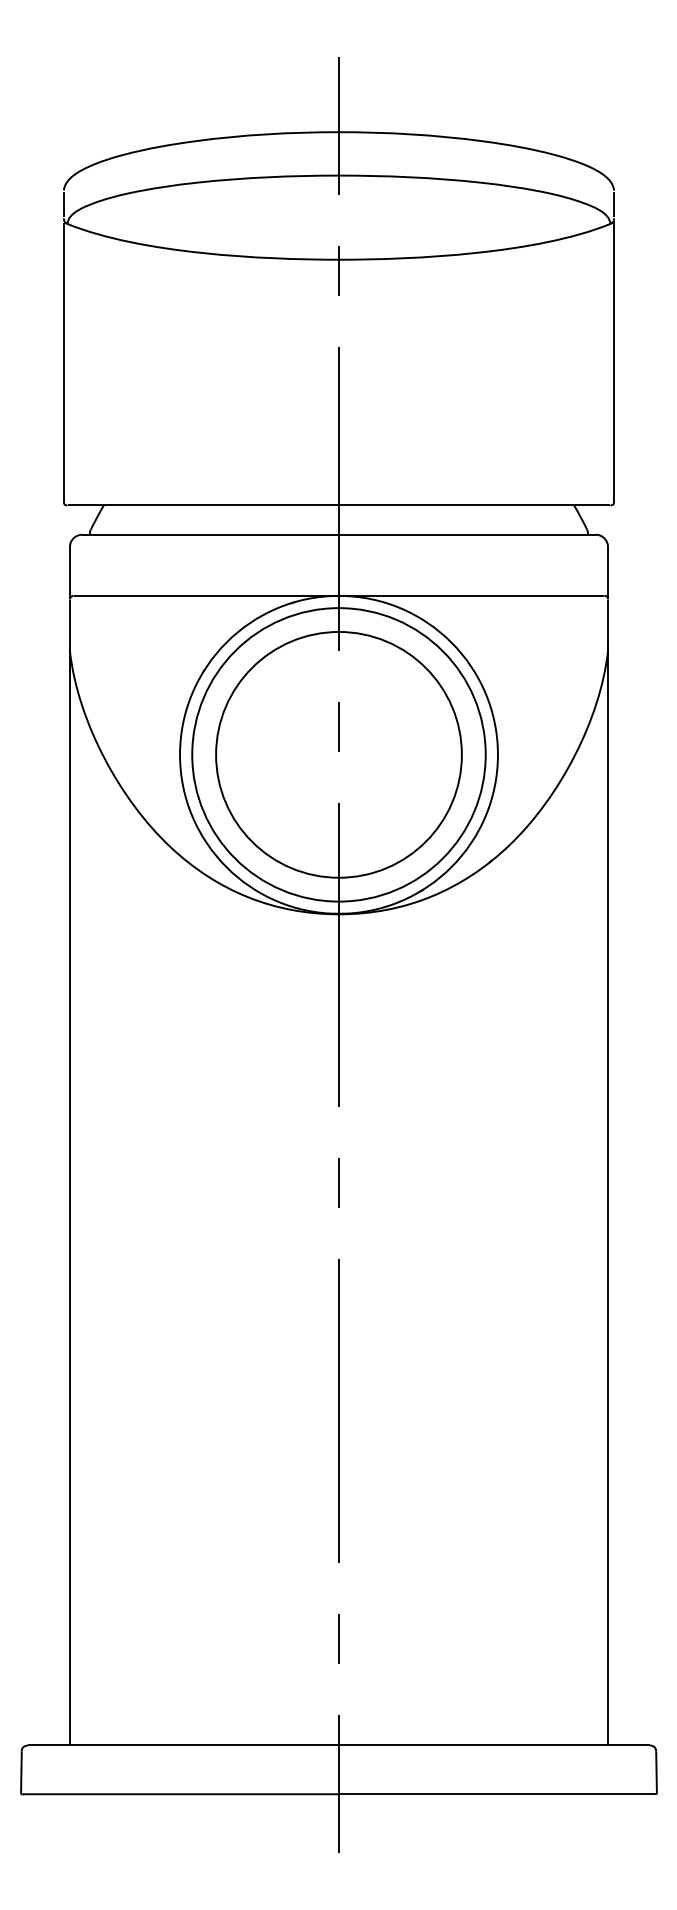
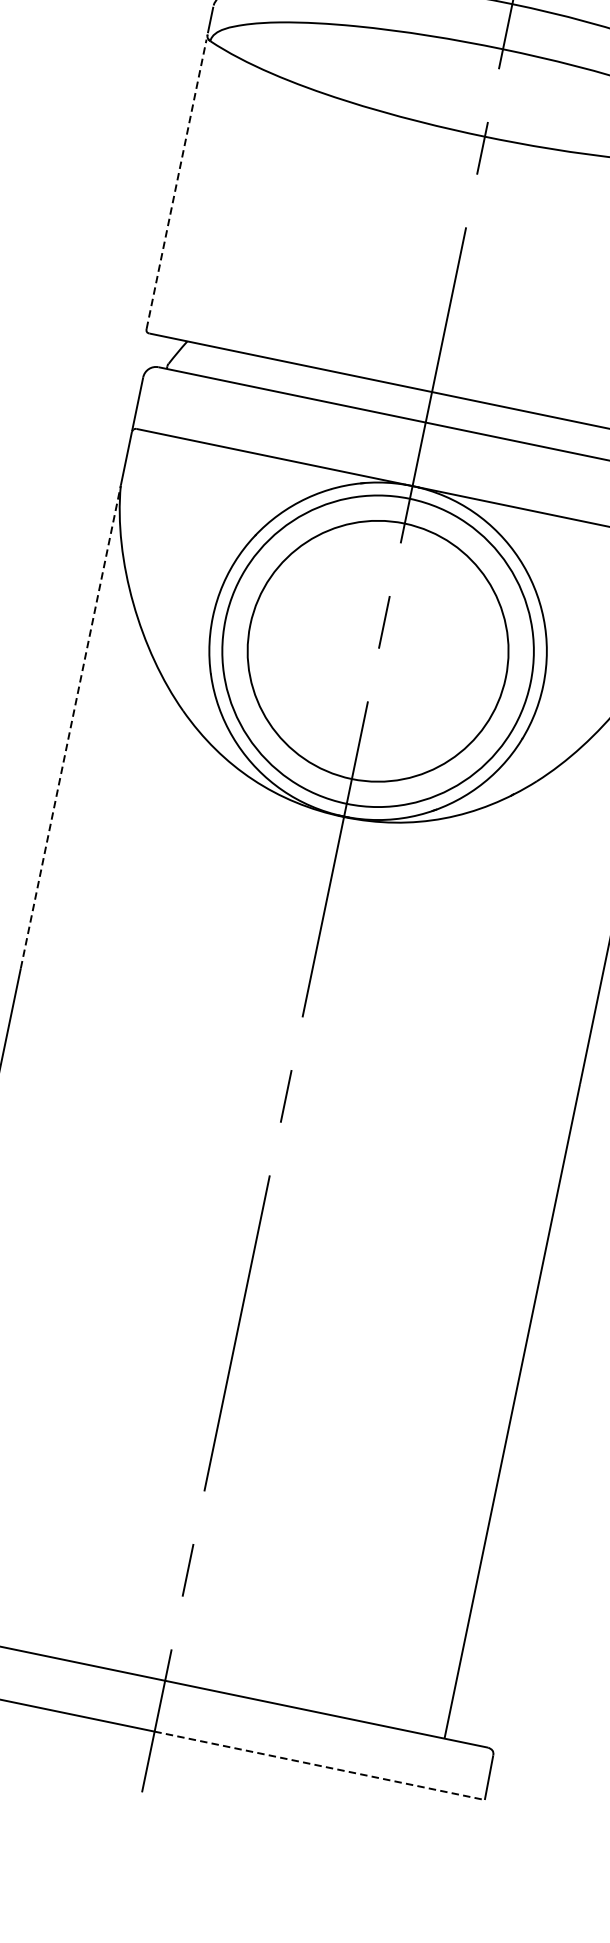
line: (63, 362) -> (176, 184), solid -> dashed
line: (69, 882) -> (70, 725), solid -> dashed
line: (497, 1794) -> (319, 1765), solid -> dashed

